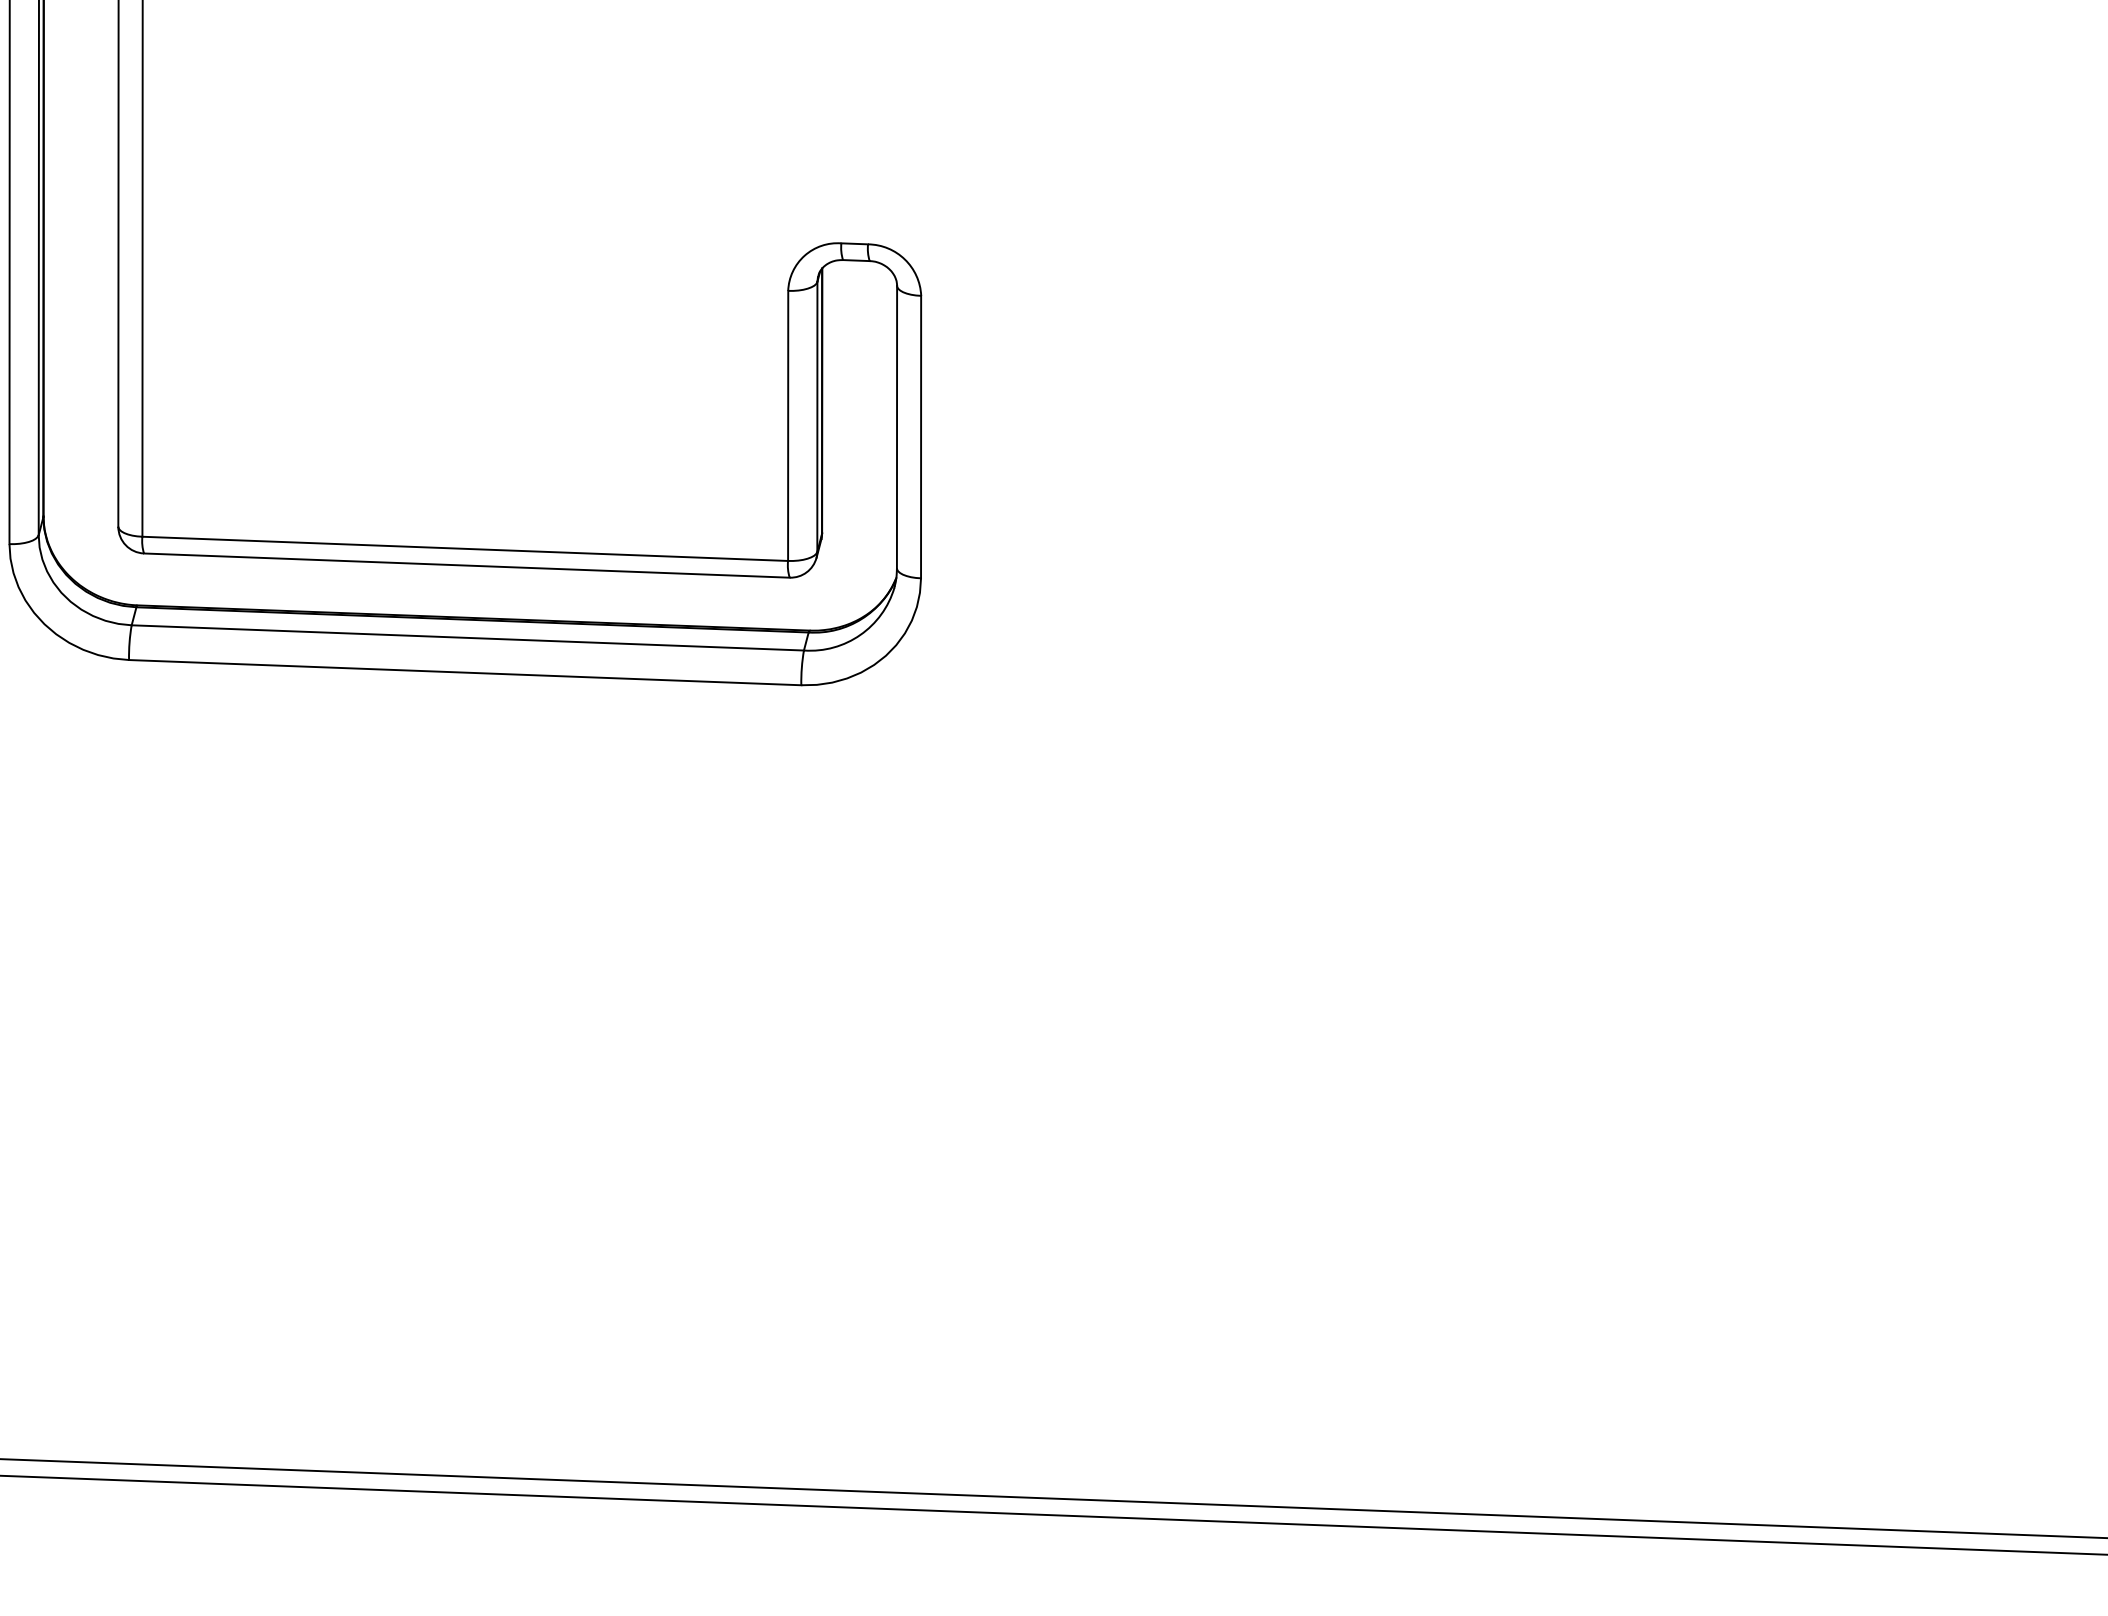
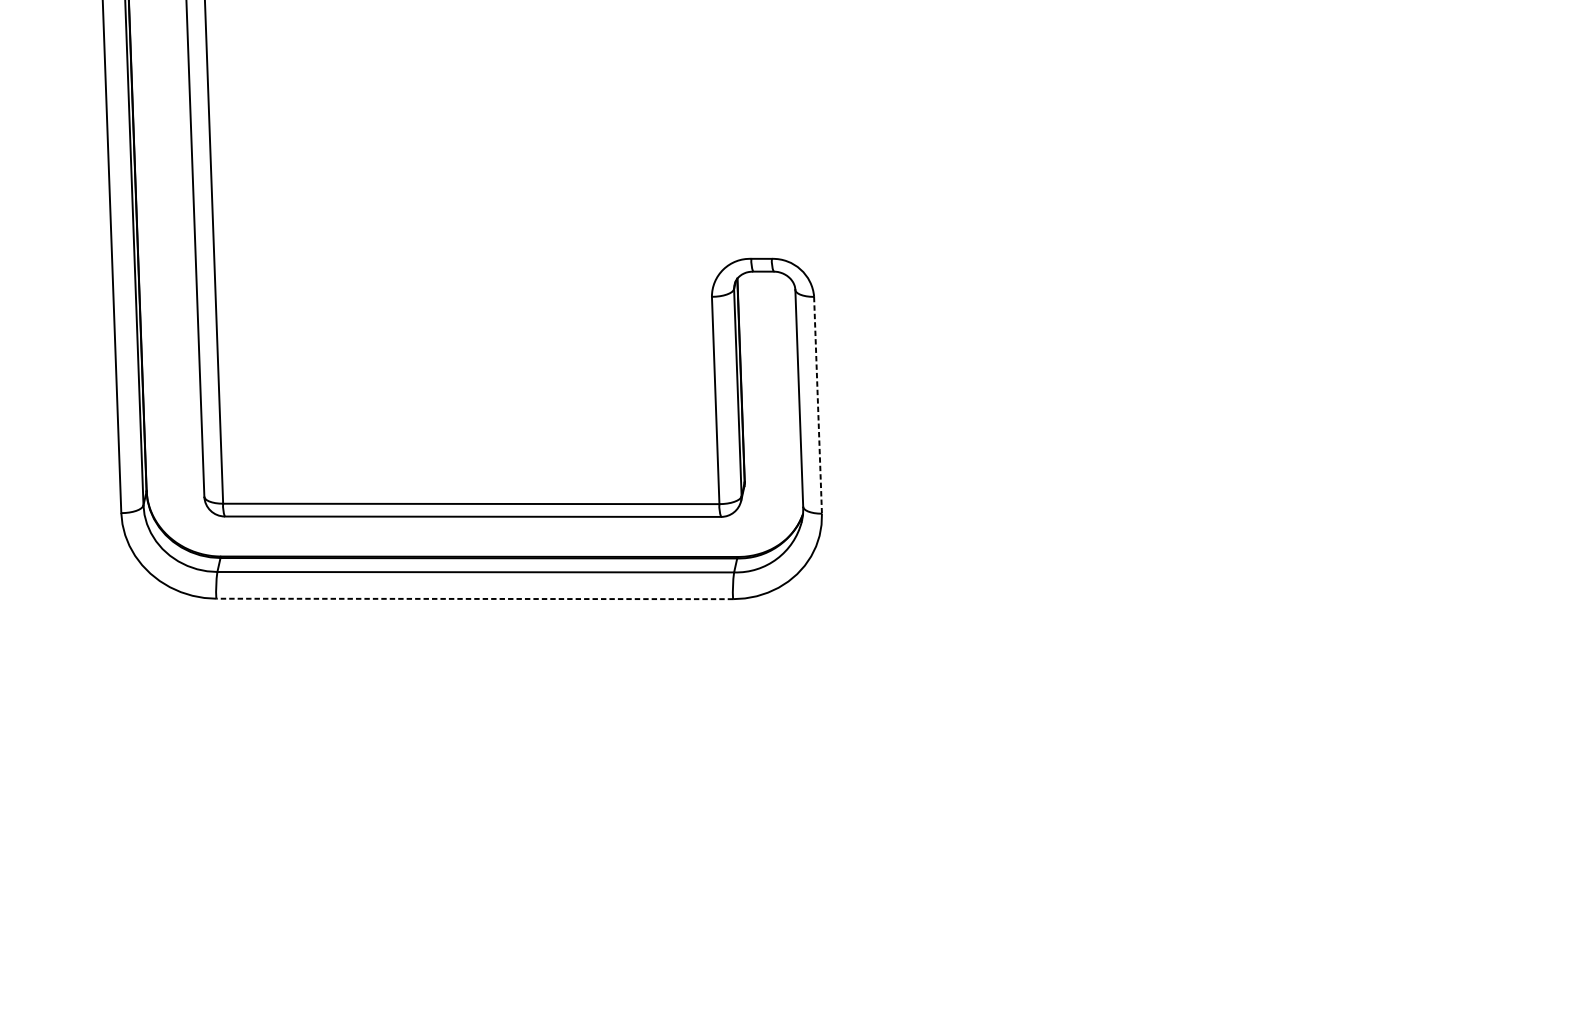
line: (921, 437) -> (818, 405), solid -> dashed
line: (464, 672) -> (474, 598), solid -> dashed

